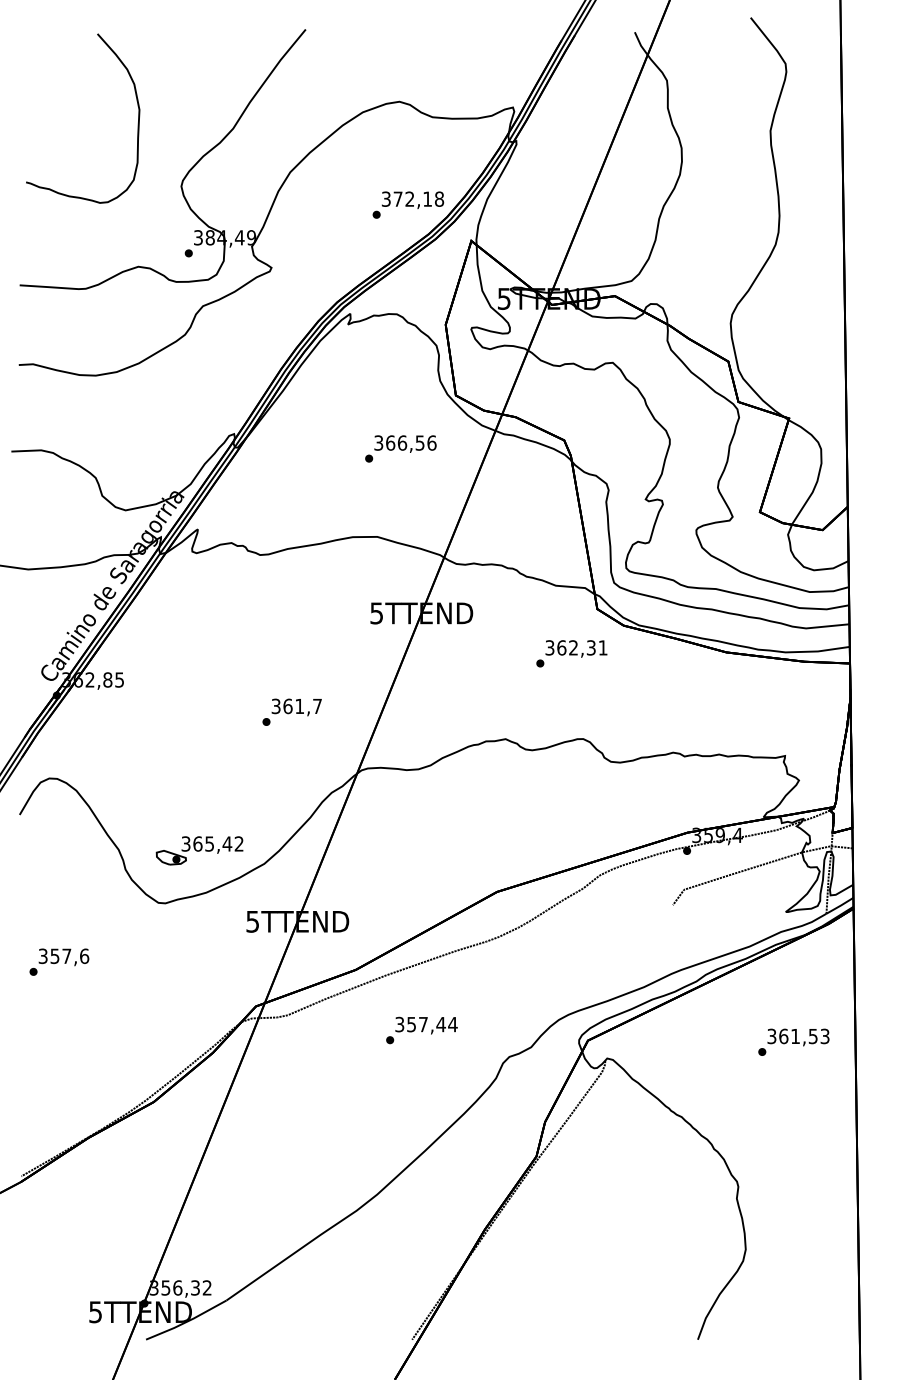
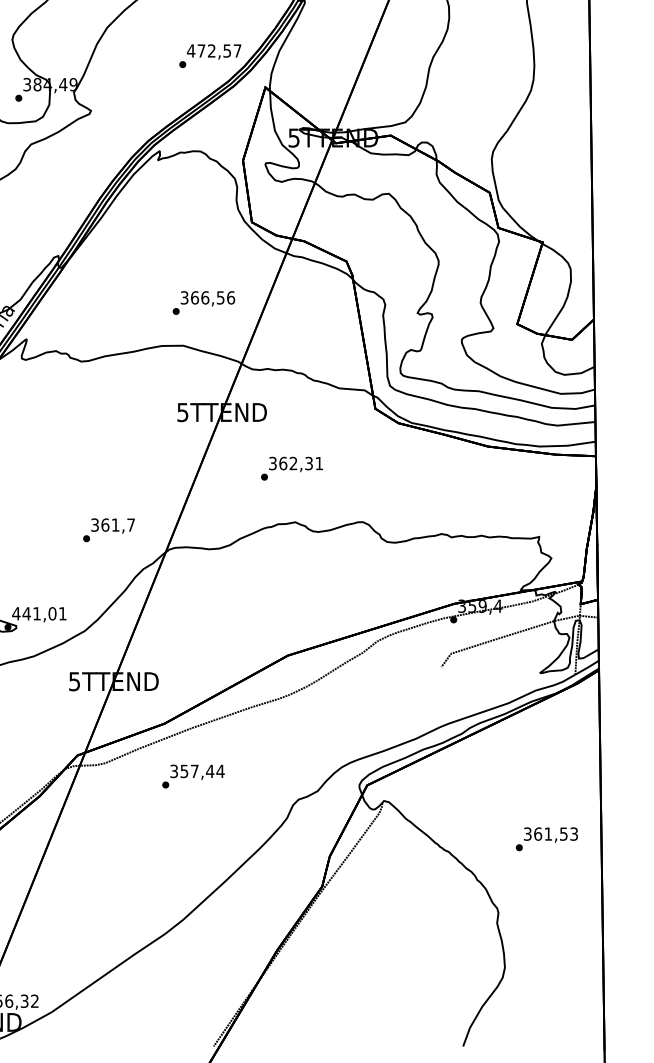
text: (412, 198) -> (214, 50), 372,18 -> 472,57
text: (400, 448) -> (203, 302), moved
text: (571, 653) -> (291, 468), moved
text: (291, 711) -> (108, 529), moved
text: (212, 843) -> (39, 613), 365,42 -> 441,01
text: (421, 1030) -> (193, 776), moved
text: (793, 1041) -> (546, 838), moved

